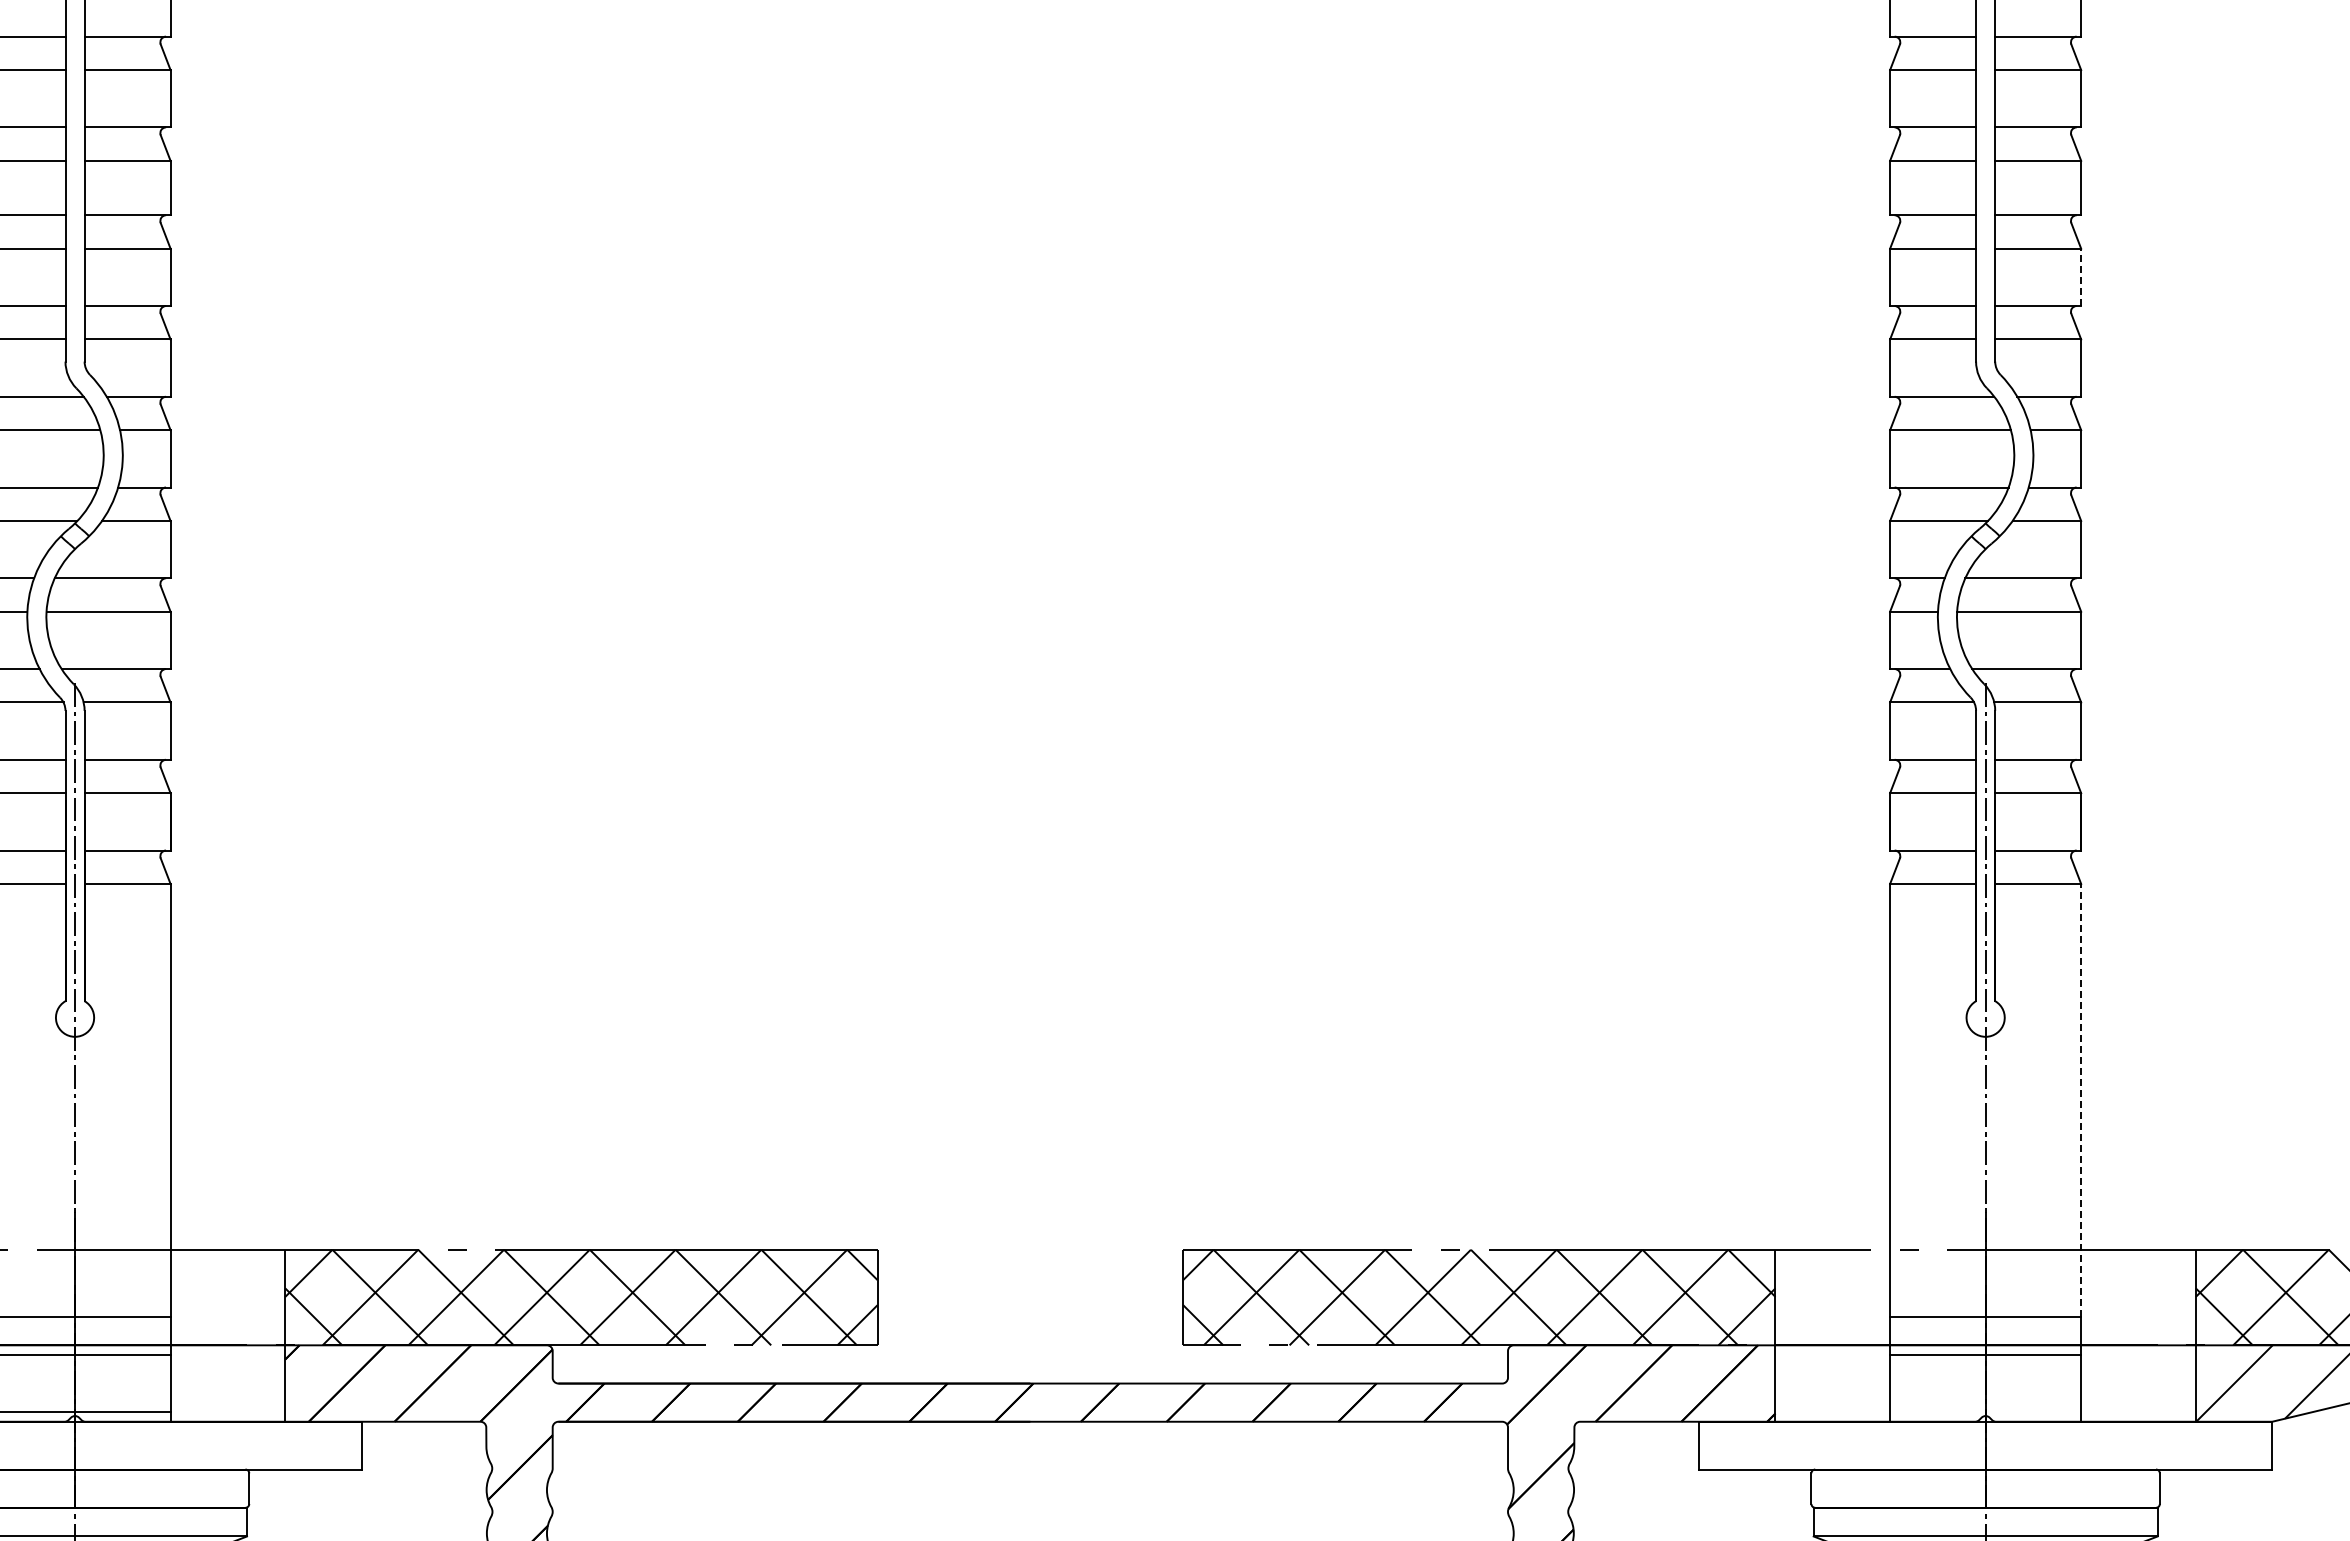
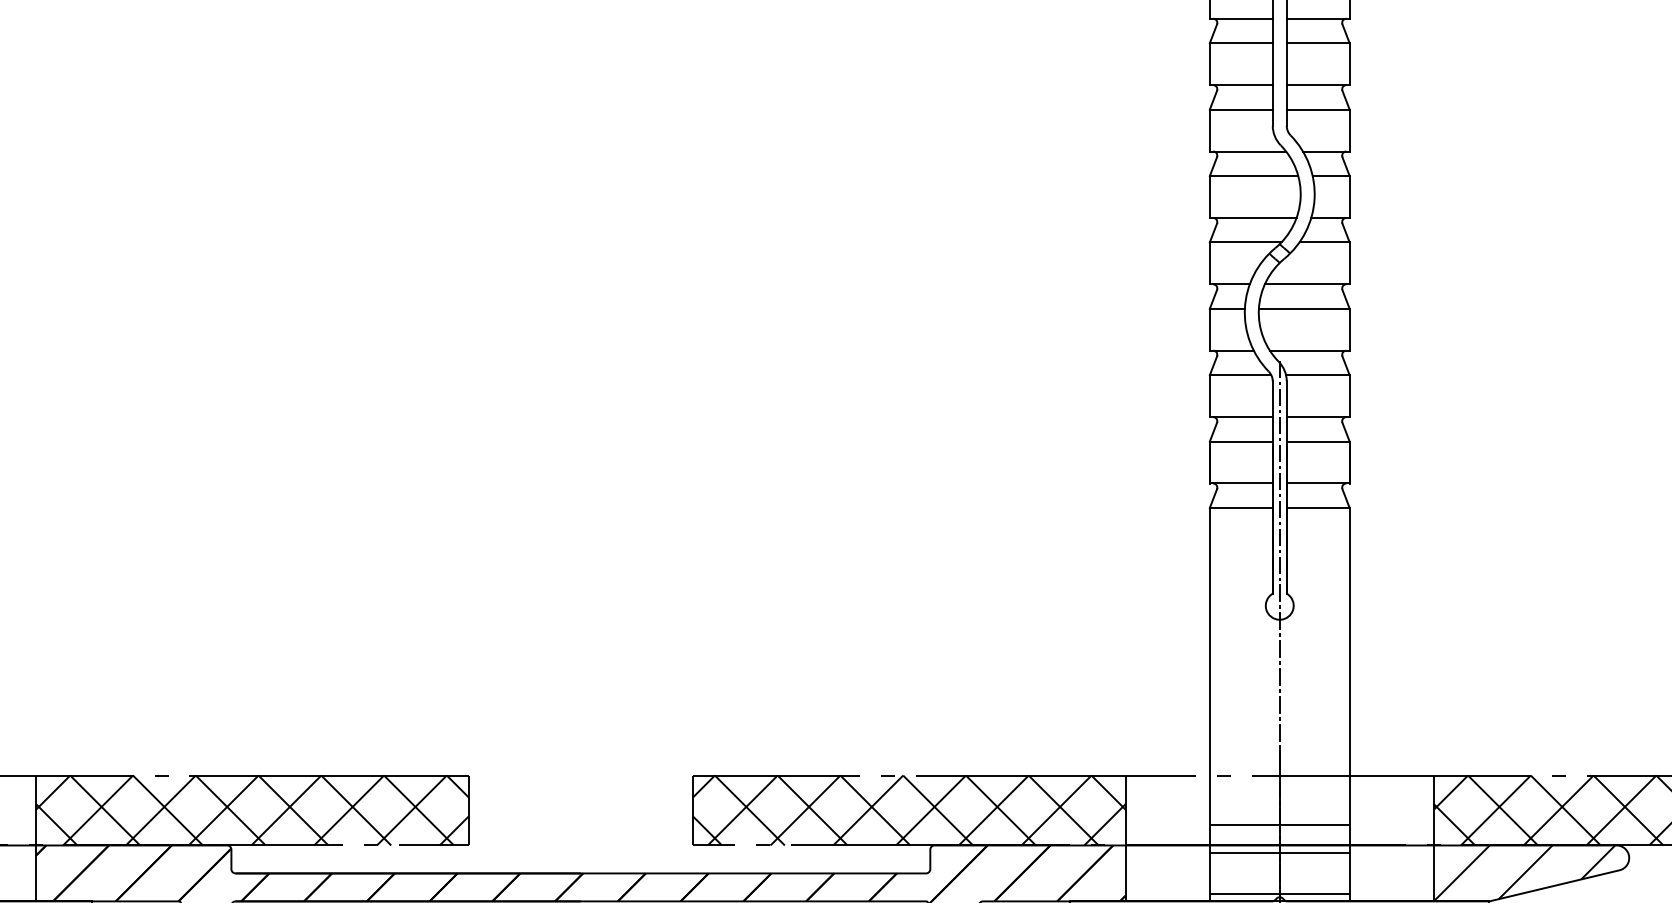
line: (2081, 277) -> (1349, 64), dashed -> solid
line: (2081, 1099) -> (1349, 665), dashed -> solid
line: (1985, 1411) -> (1279, 893), added

